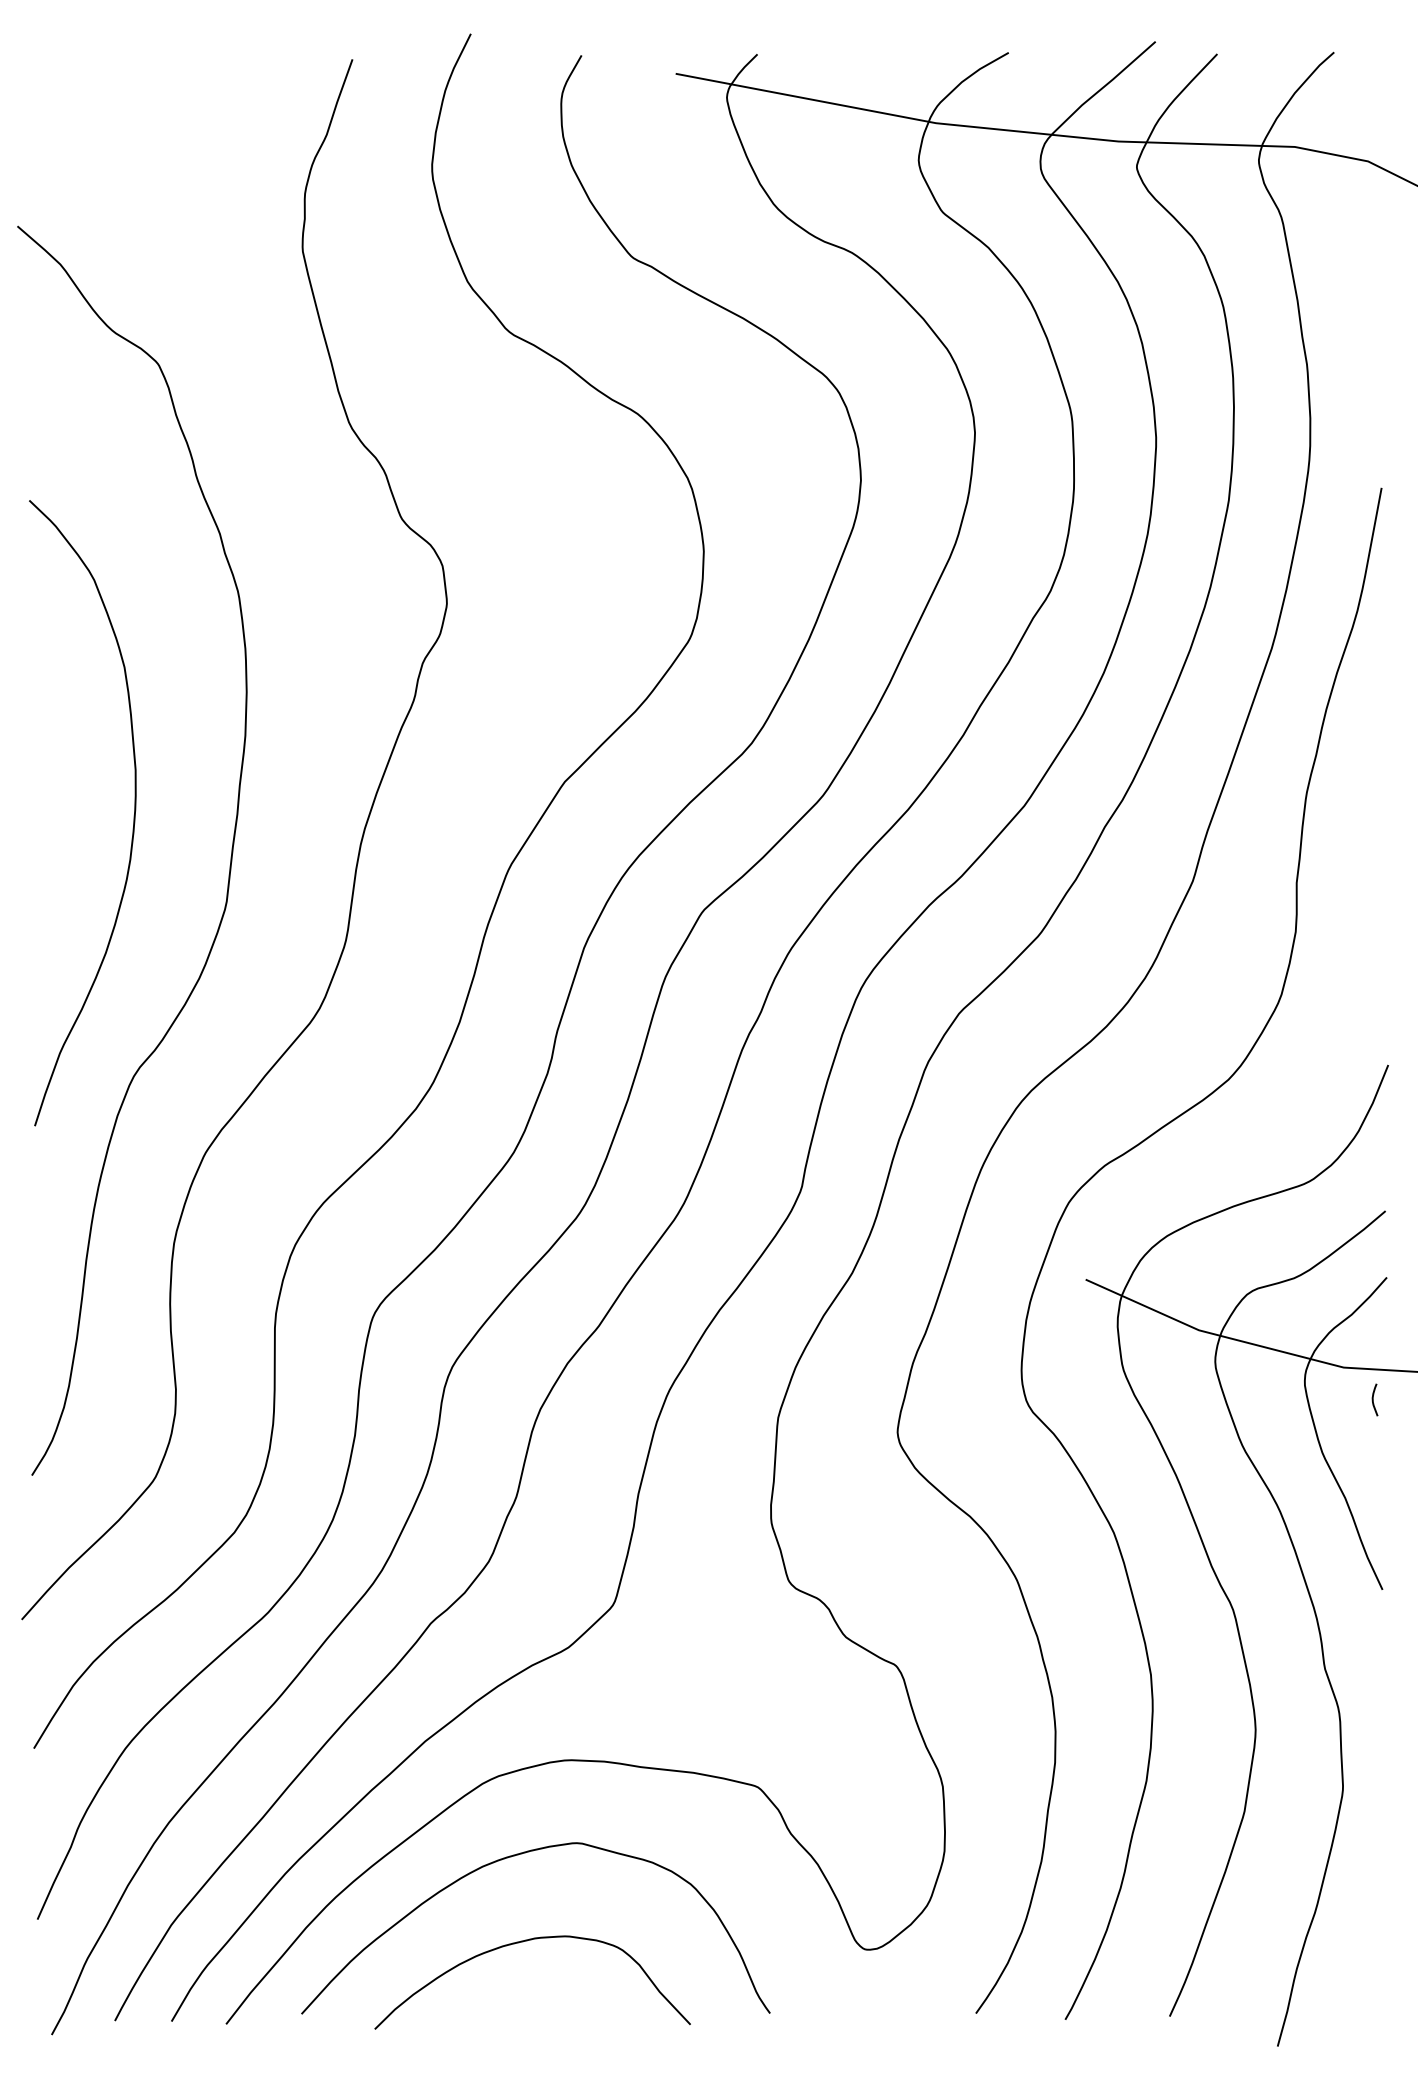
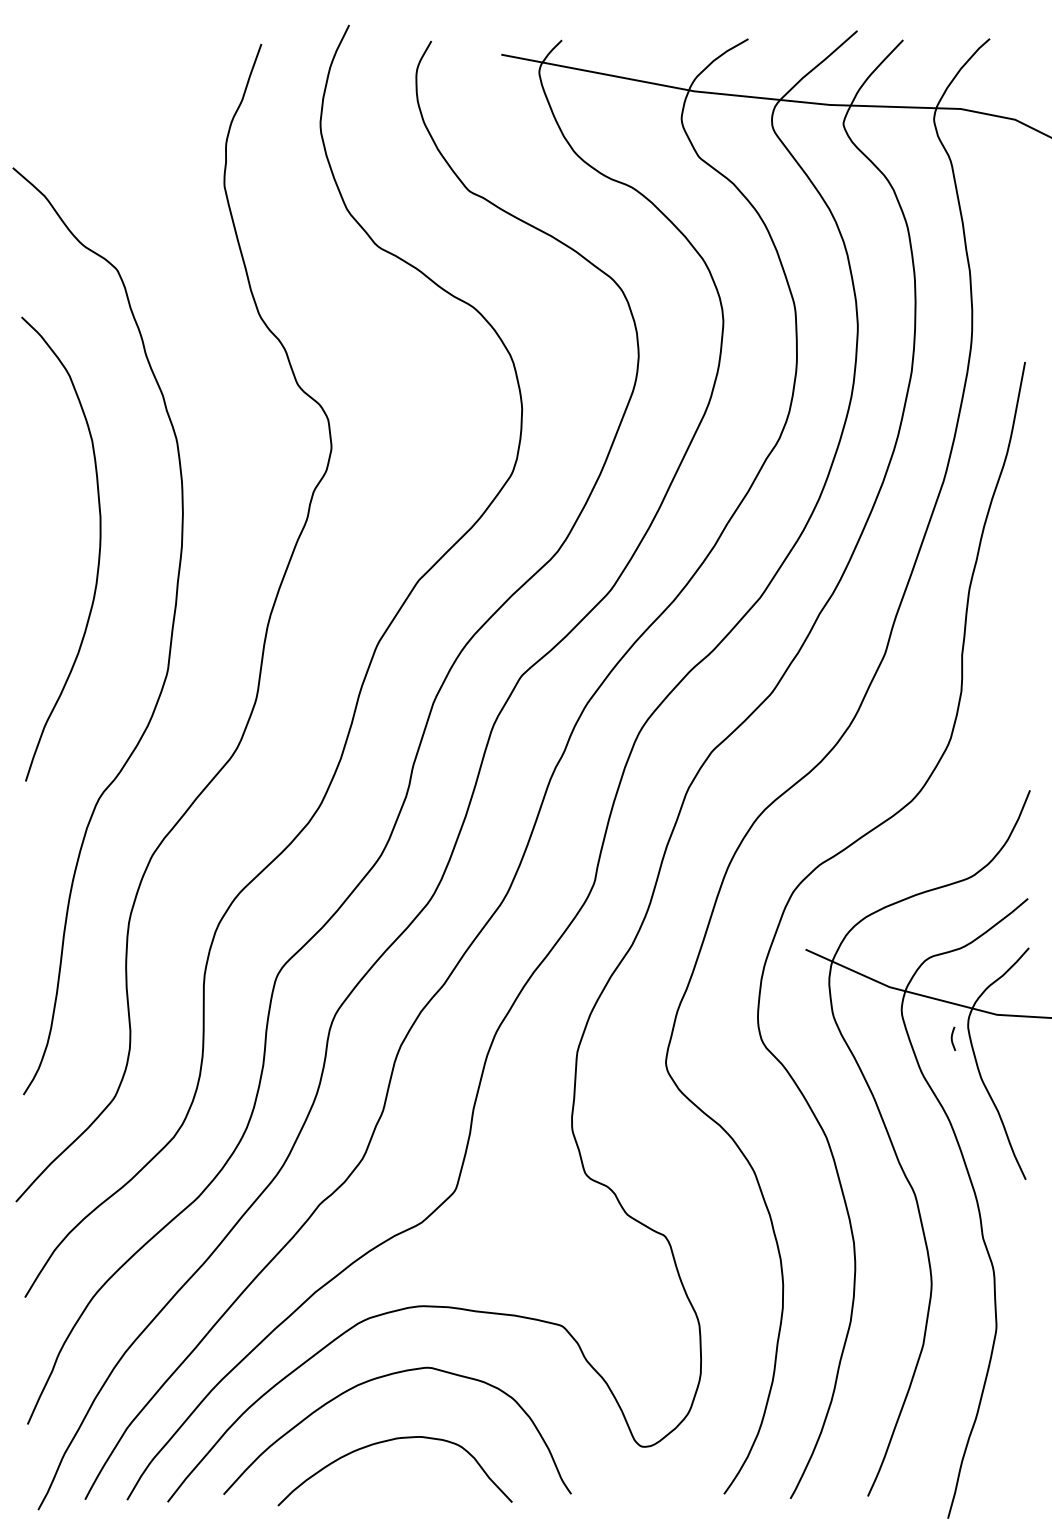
curve: (133, 815) -> (98, 550), moved
curve: (1373, 1399) -> (952, 1038), moved

